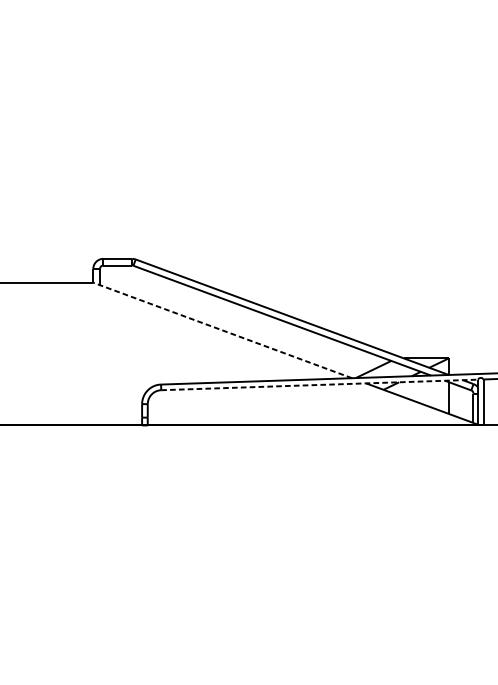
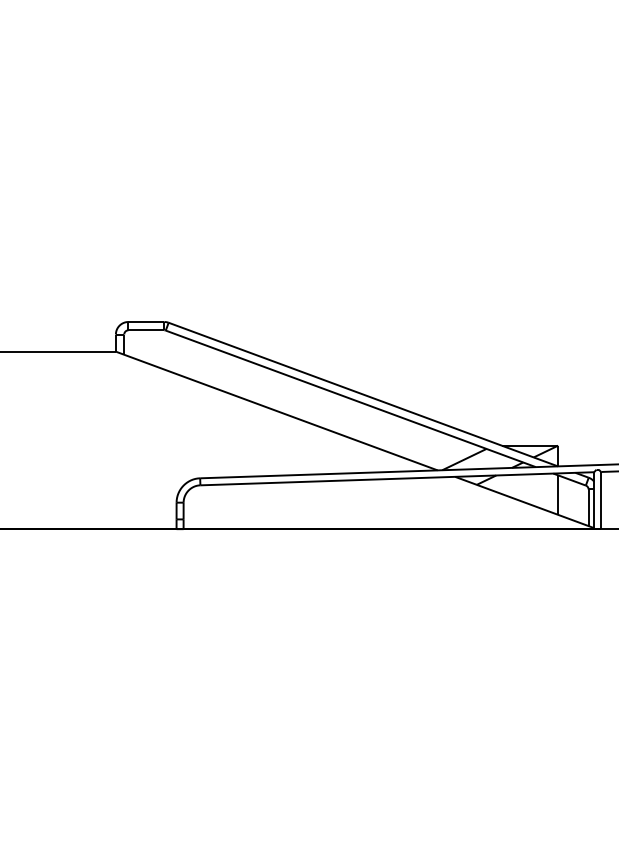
line: (222, 330) -> (276, 410), dashed -> solid
line: (319, 384) -> (397, 478), dashed -> solid

